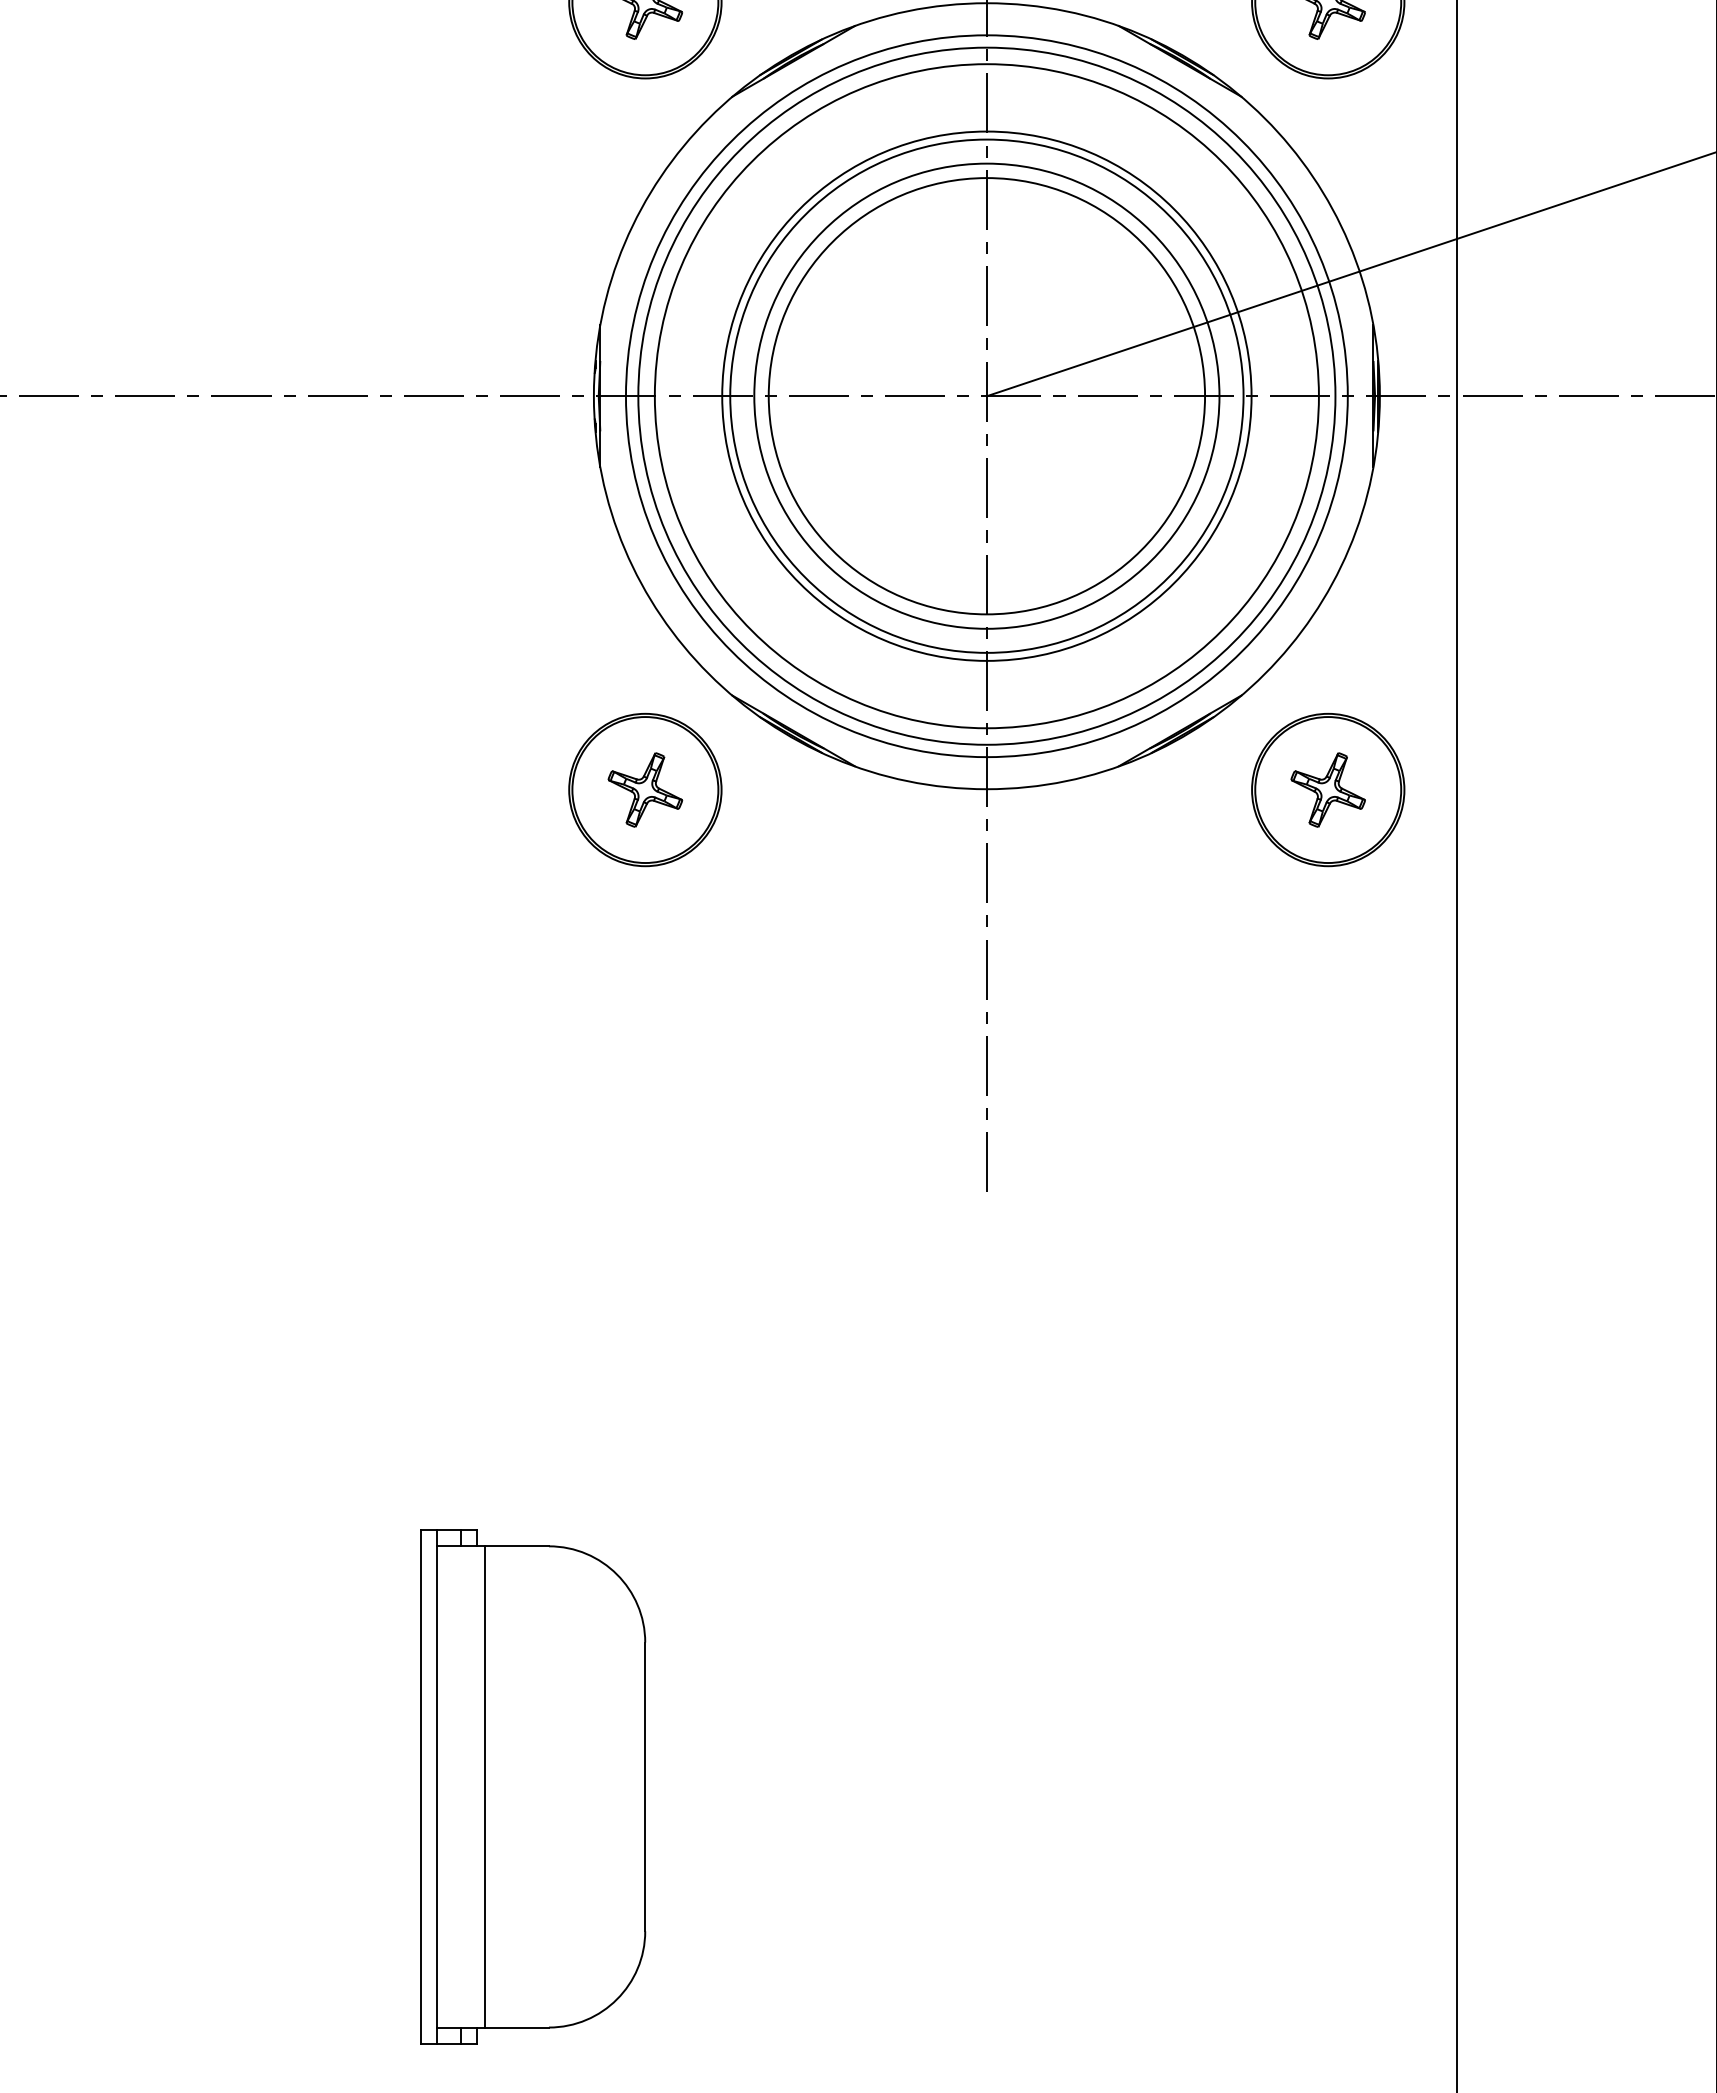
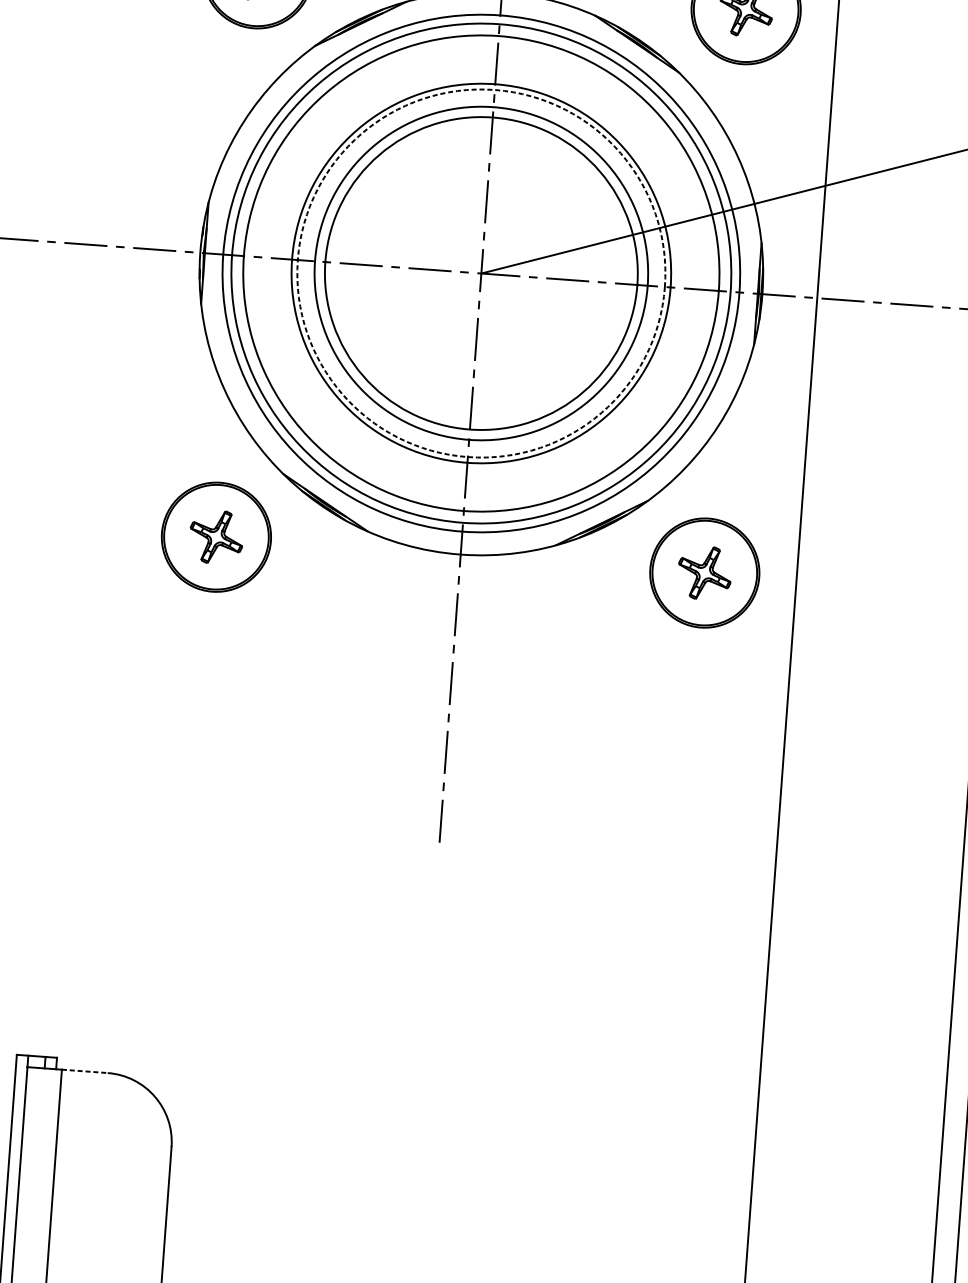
circle: (986, 395) -> (481, 272), solid -> dashed
line: (517, 1546) -> (85, 1071), solid -> dashed

